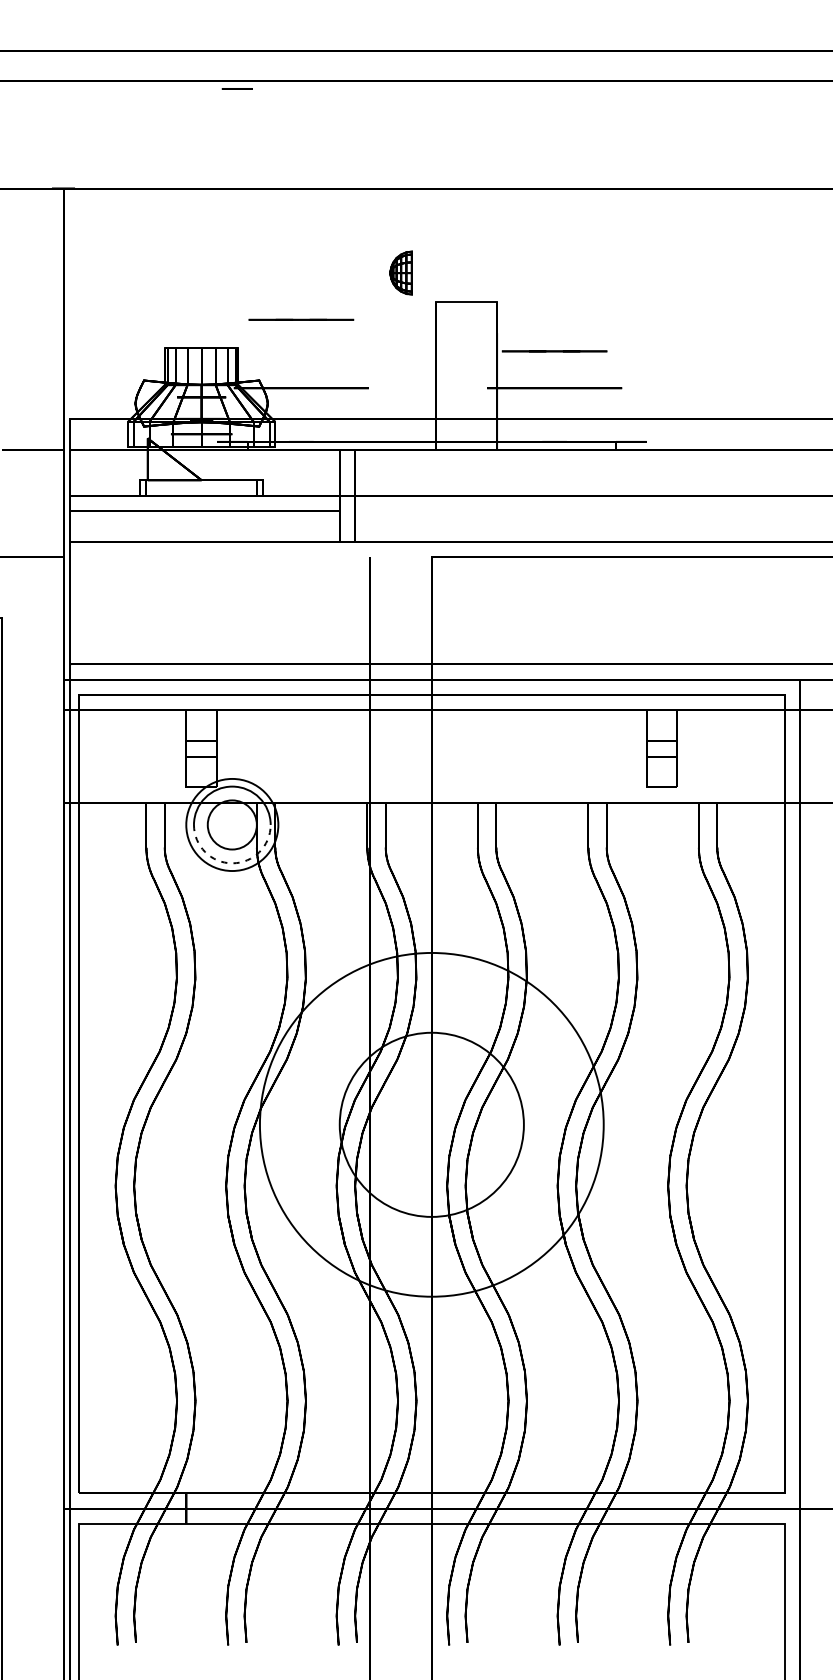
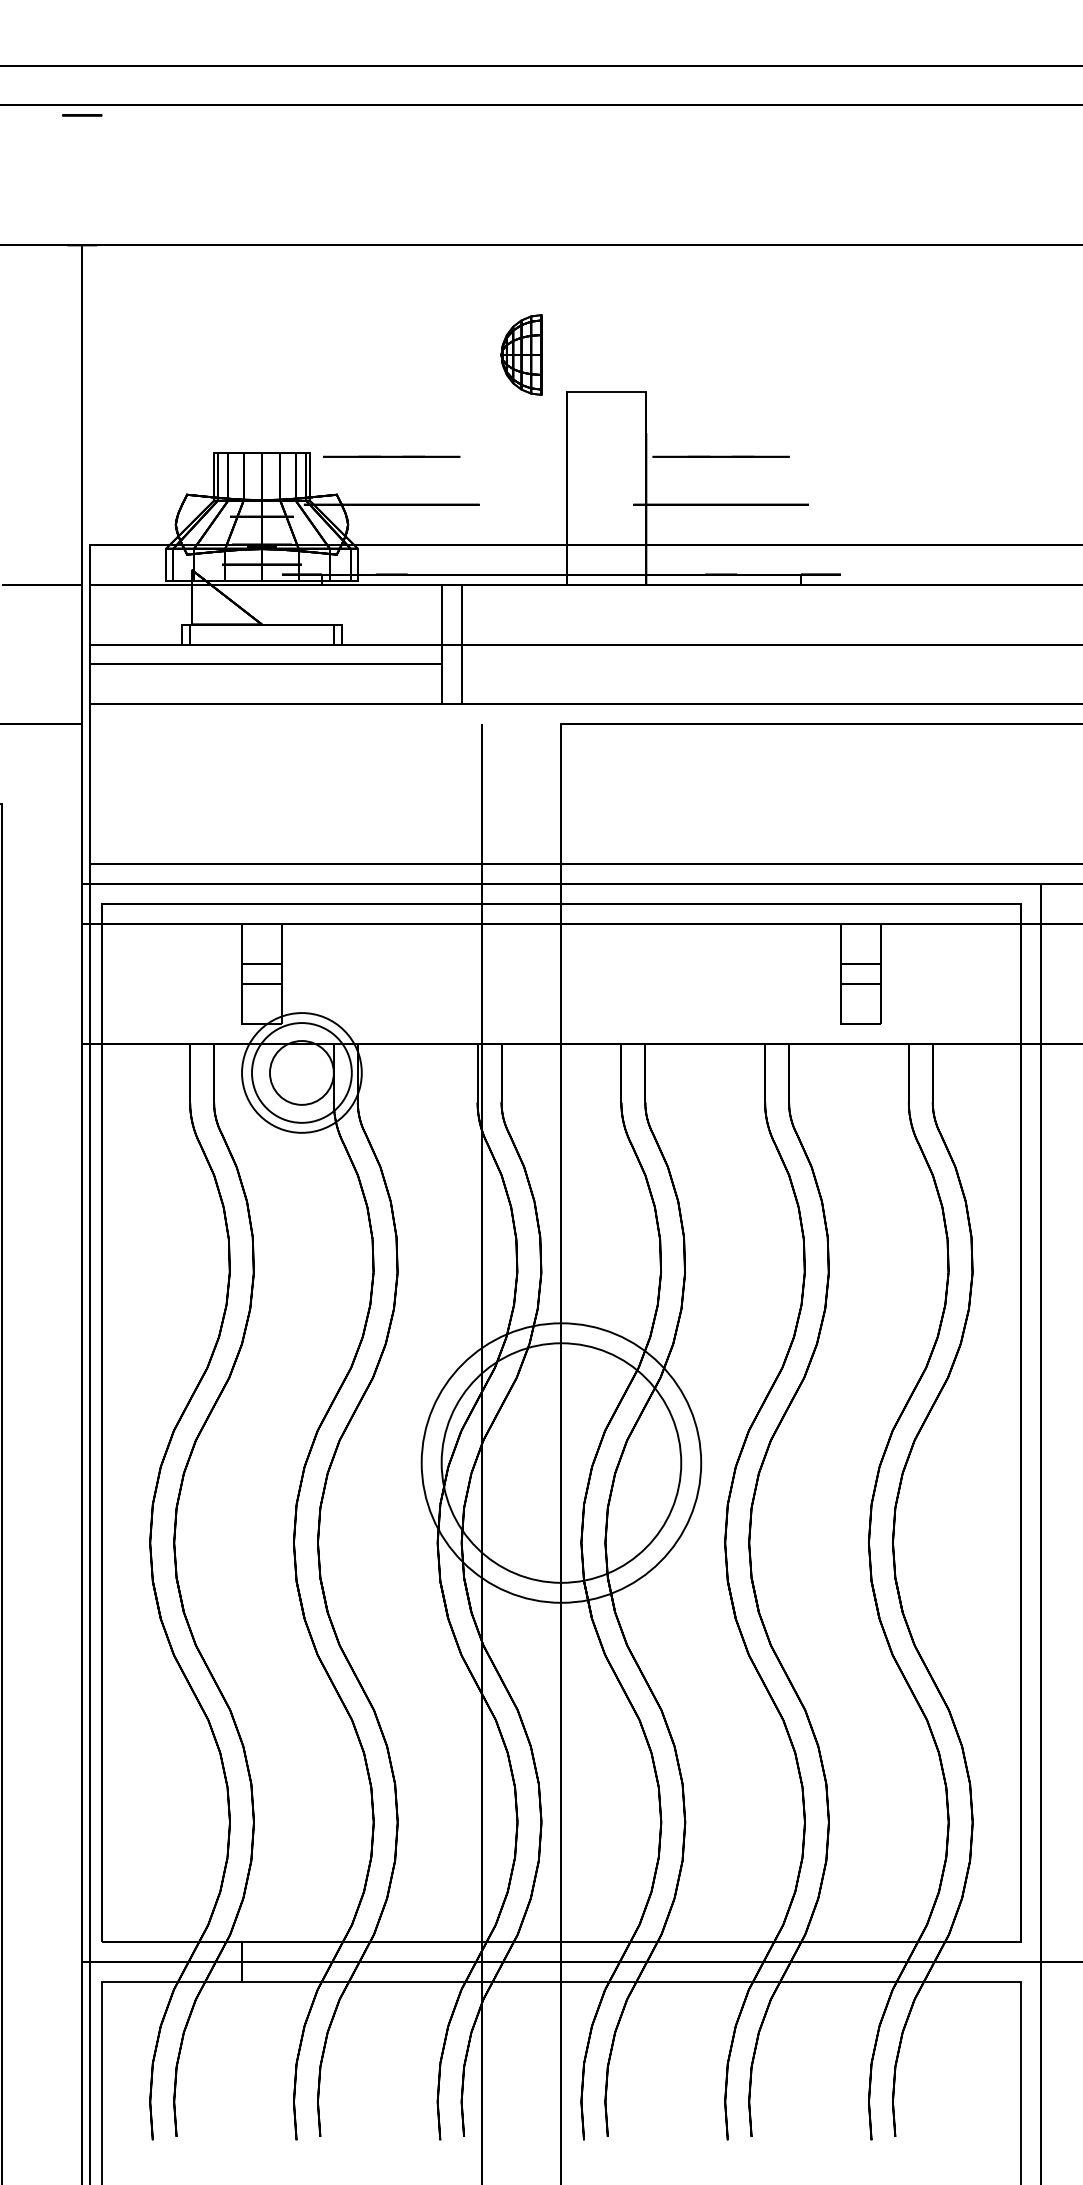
circle: (237, 88) -> (82, 115), moved
part: (401, 272) -> (521, 354), size x1.43
line: (301, 319) -> (391, 456), moved
arc: (232, 863) -> (301, 1122), dashed -> solid
circle: (431, 1124) -> (561, 1462), size x0.62

